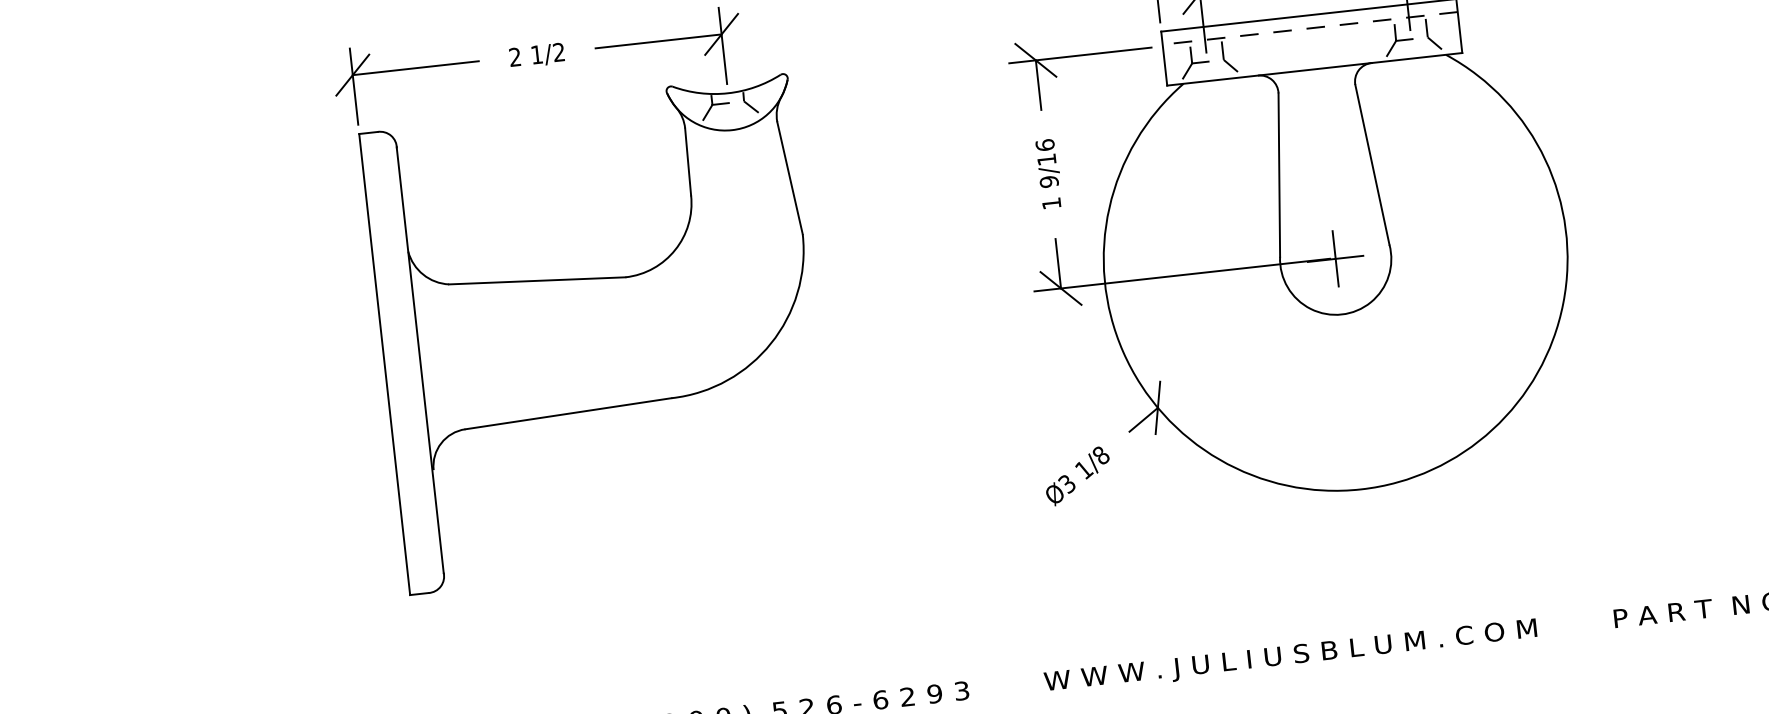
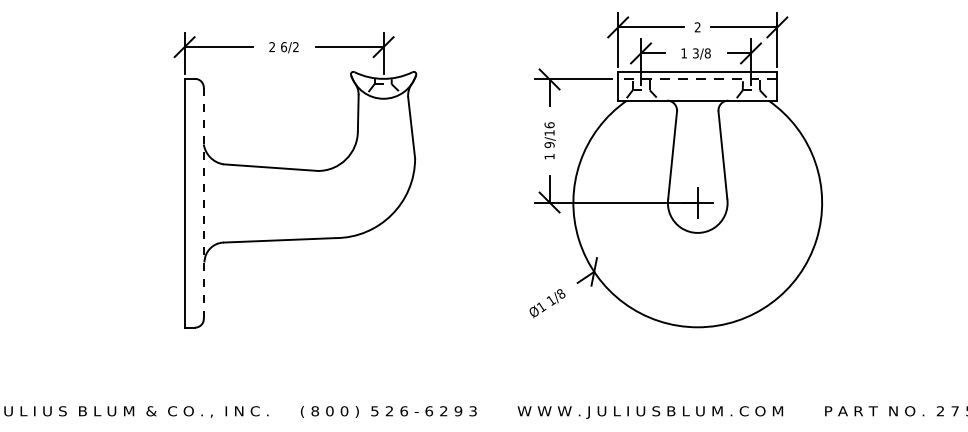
text: (537, 55) -> (284, 47), 1/2 -> 6/2
line: (419, 361) -> (203, 203), solid -> dashed
text: (1067, 484) -> (541, 307), Ø3 -> Ø1

